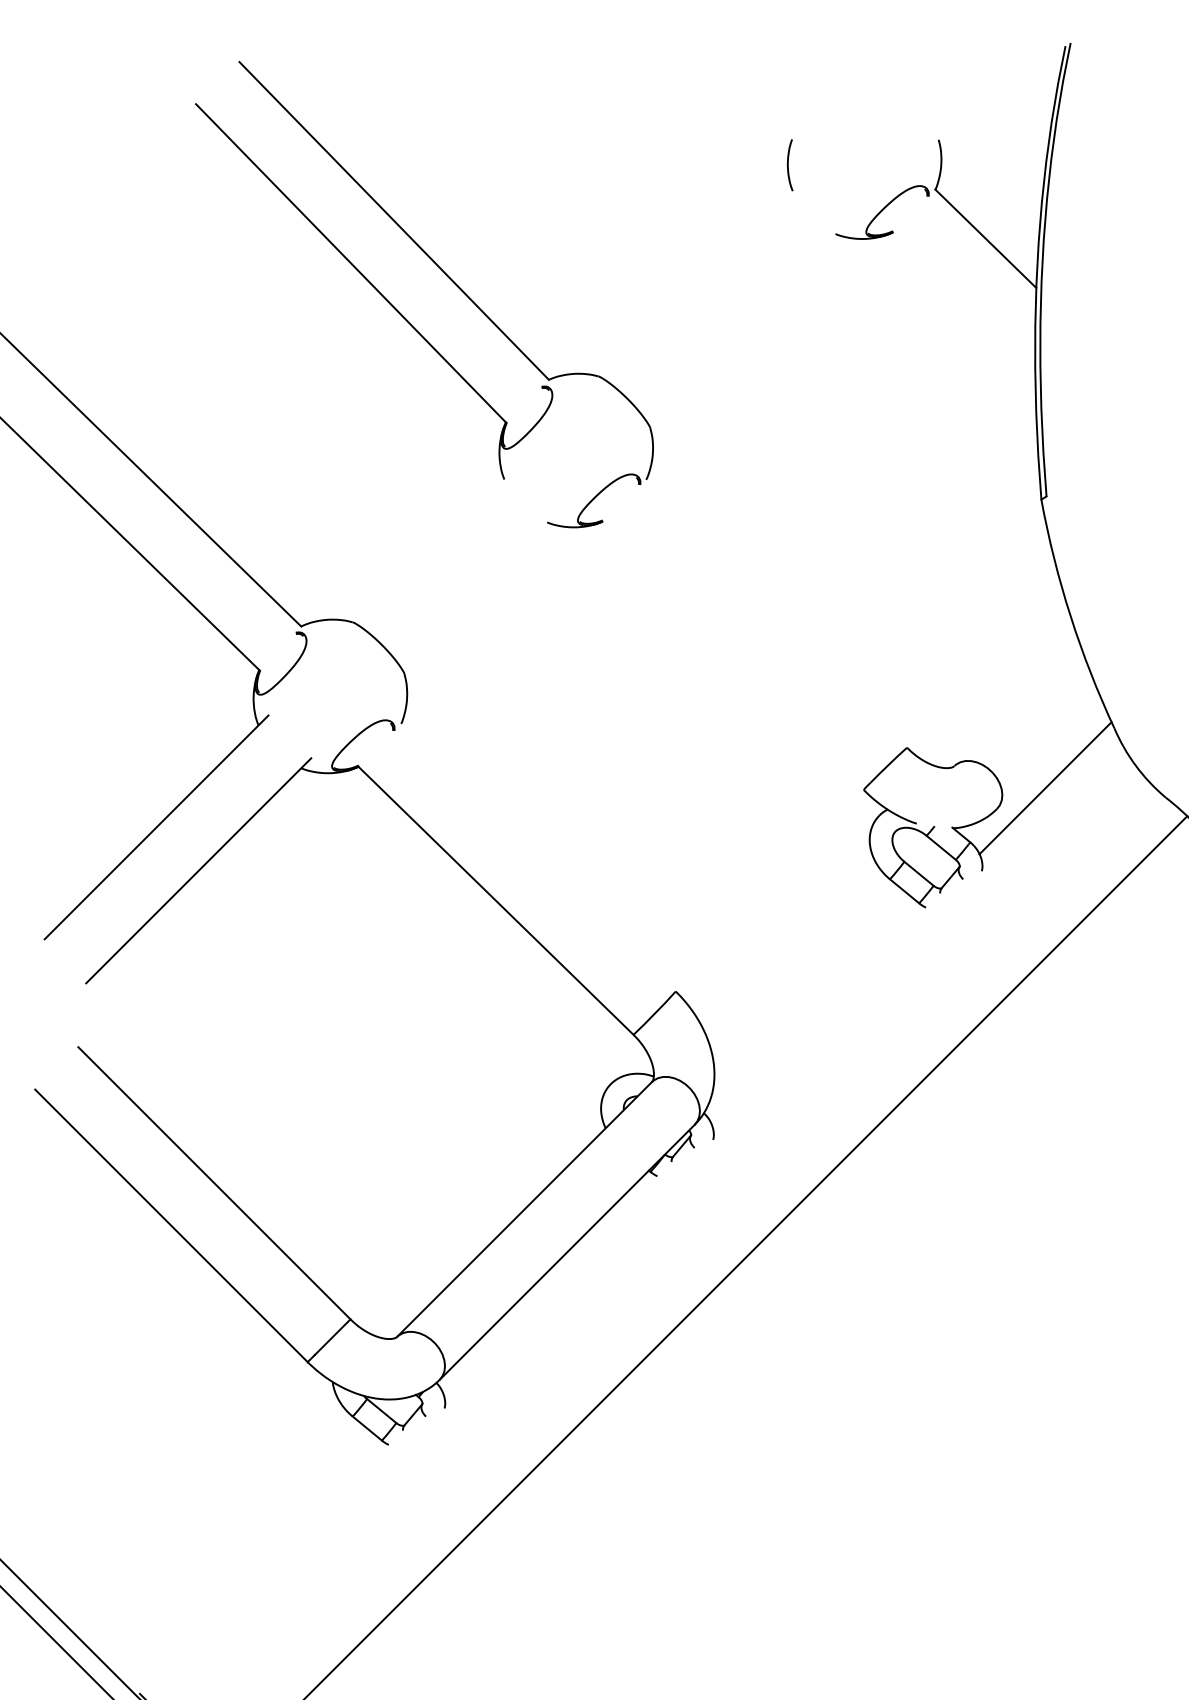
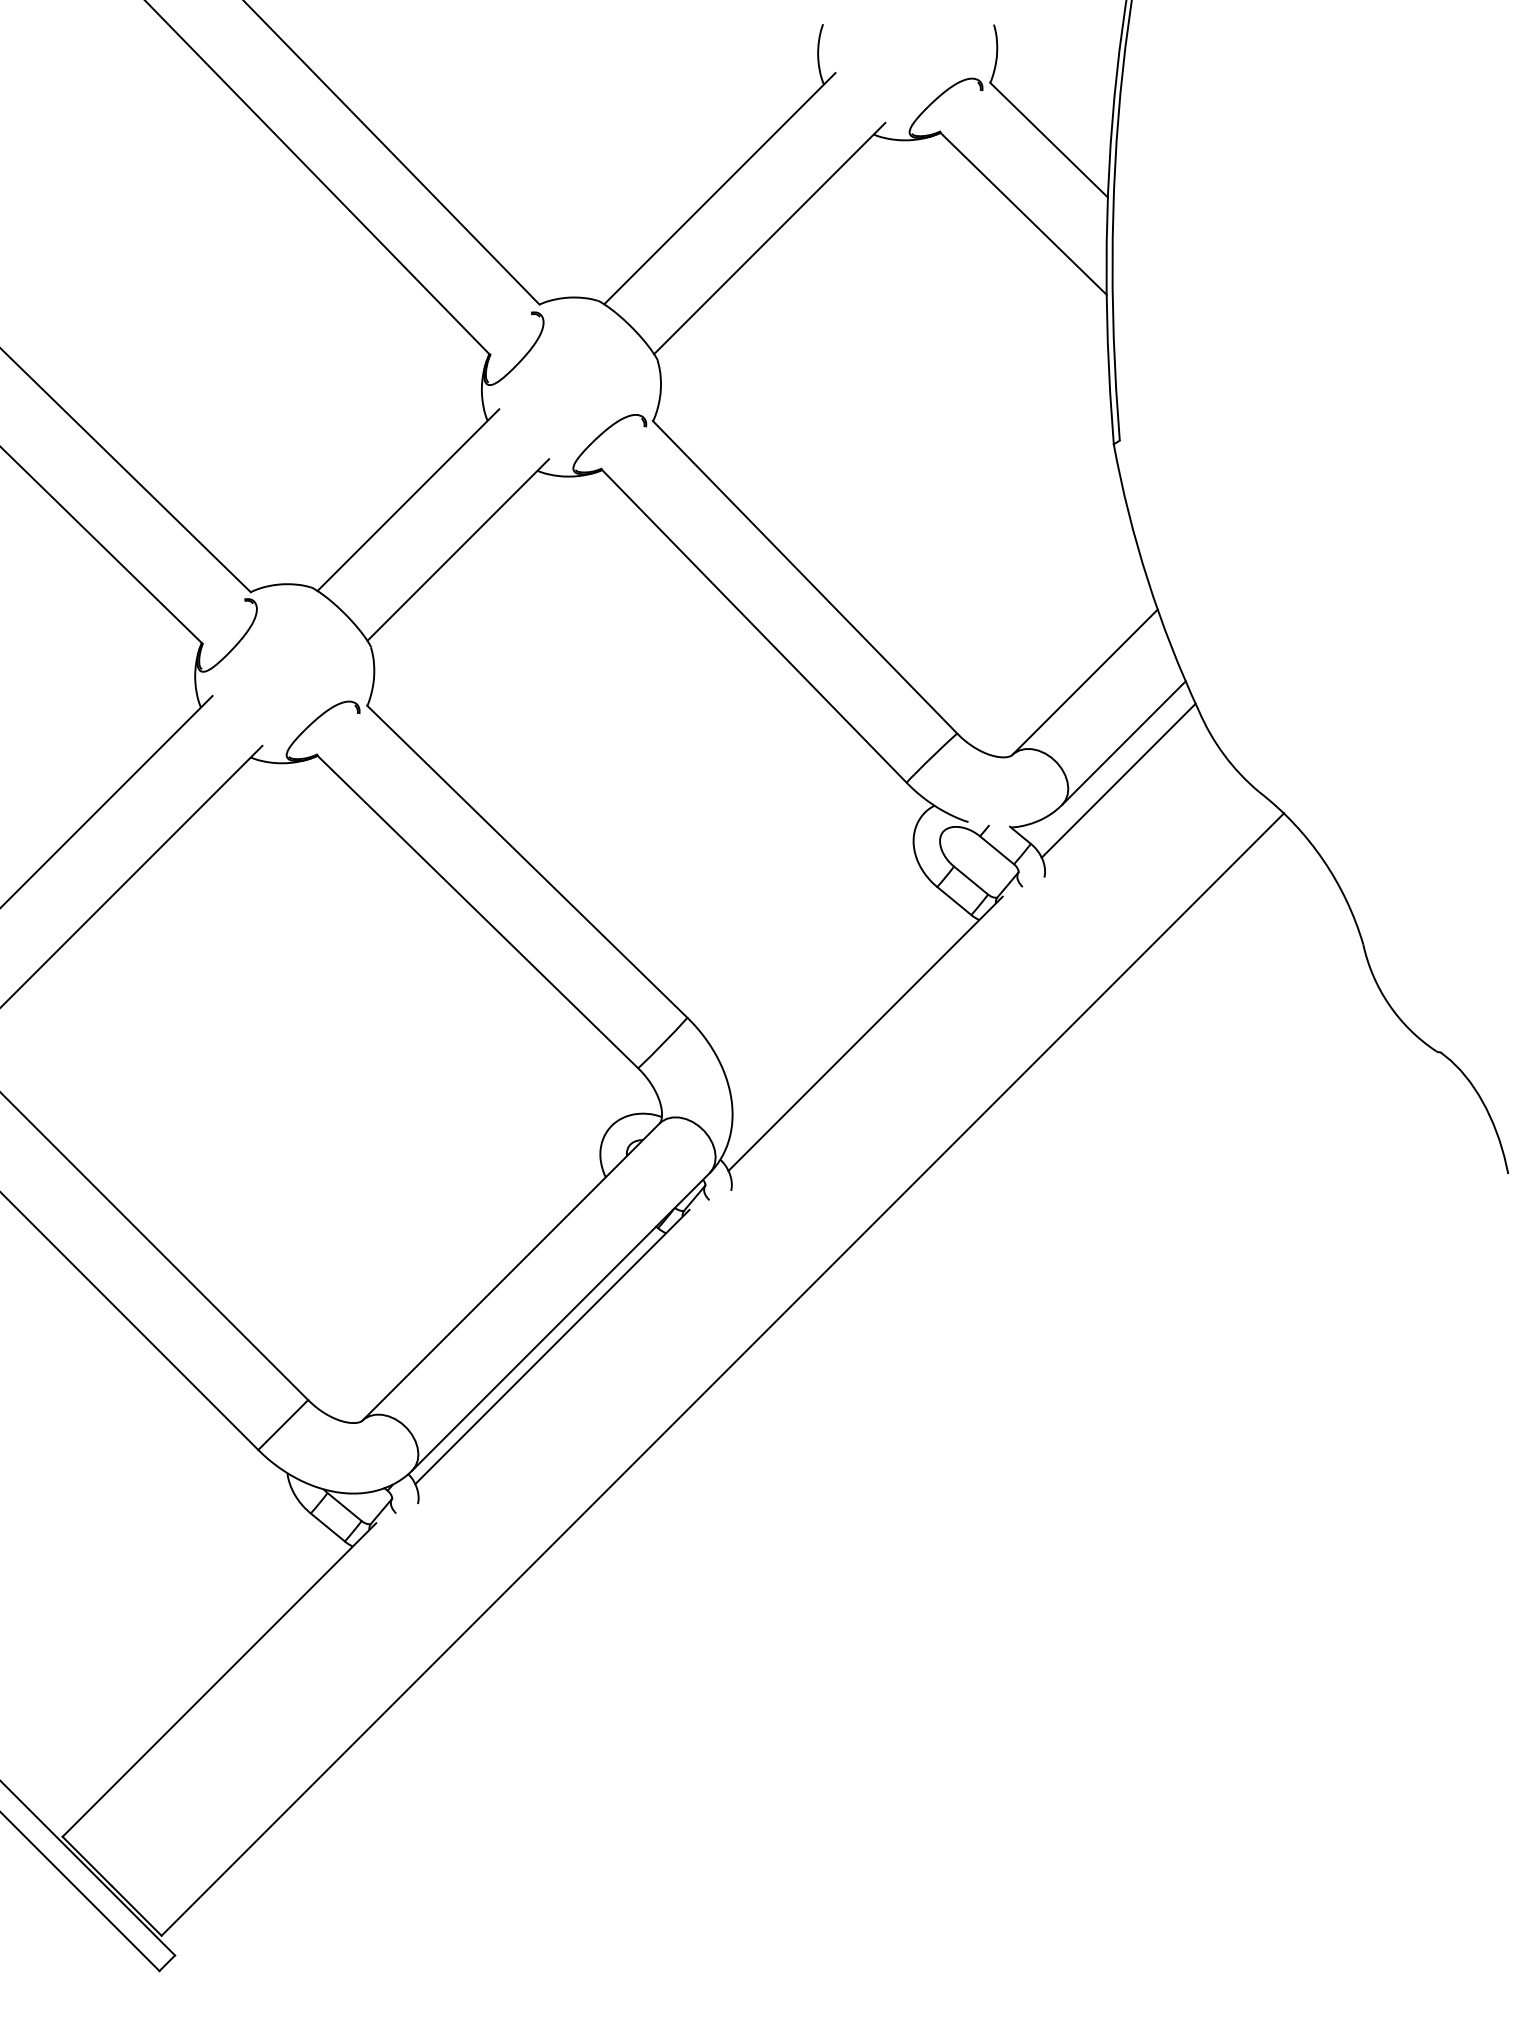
line: (703, 280) -> (719, 188), added
line: (963, 301) -> (1023, 213), added
line: (746, 323) -> (769, 238), added
line: (436, 547) -> (408, 500), added
line: (479, 589) -> (458, 549), added
line: (776, 613) -> (804, 577), added
line: (733, 655) -> (754, 626), added
line: (1016, 703) -> (1084, 682), added
line: (1049, 755) -> (1123, 742), added
line: (538, 857) -> (527, 861), added
line: (828, 1004) -> (865, 1033), added
line: (560, 1273) -> (552, 1346), added
line: (274, 1558) -> (219, 1679), added

